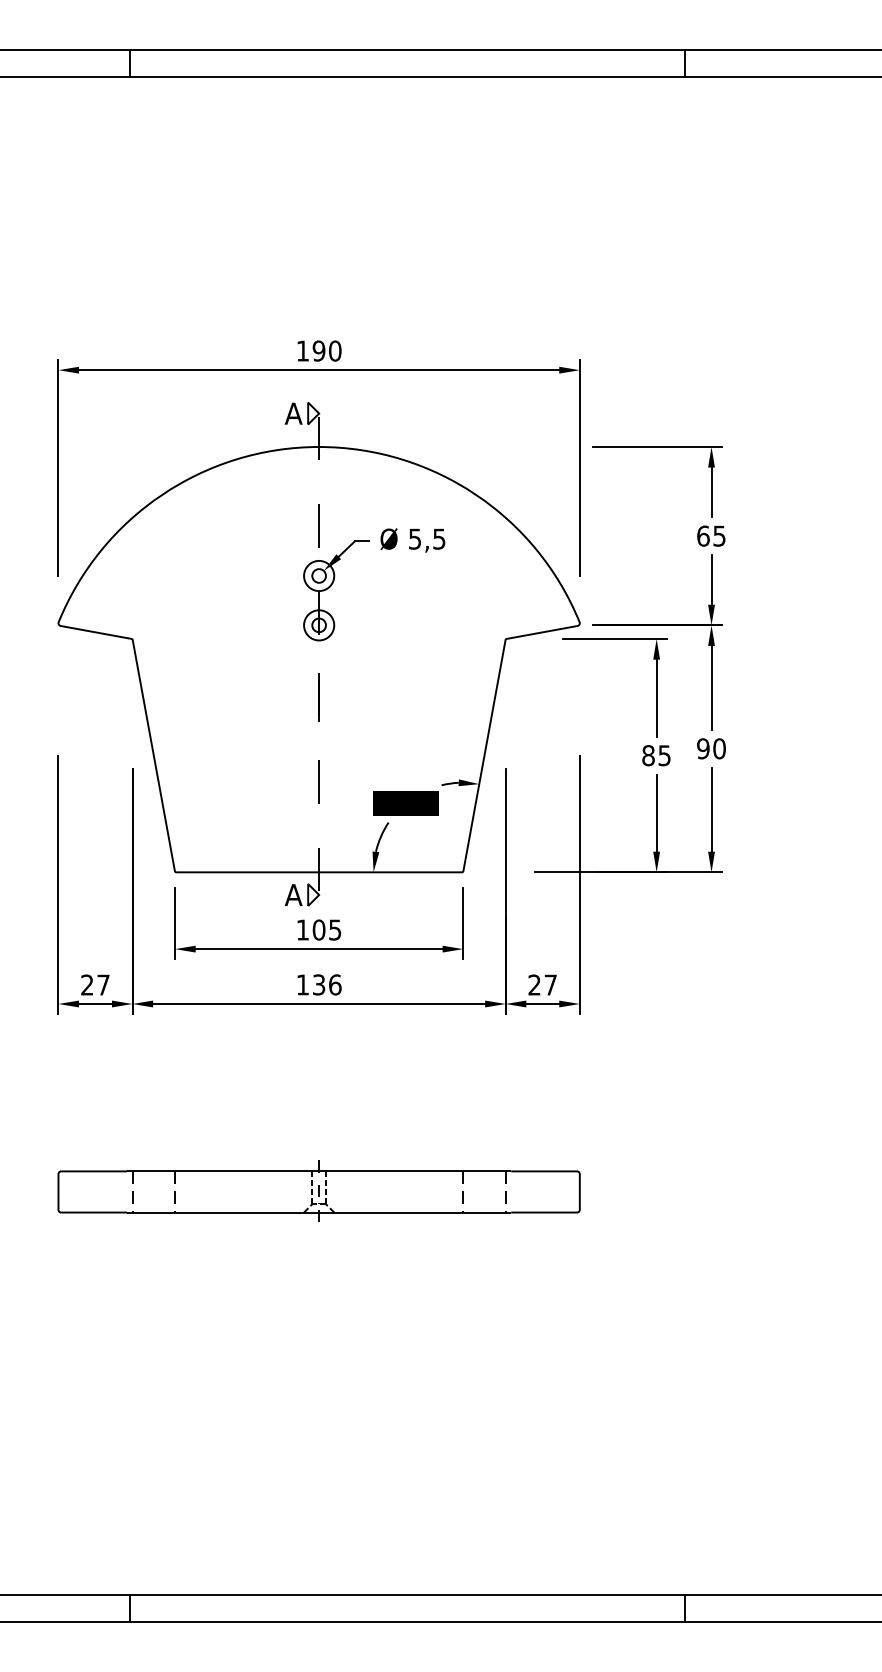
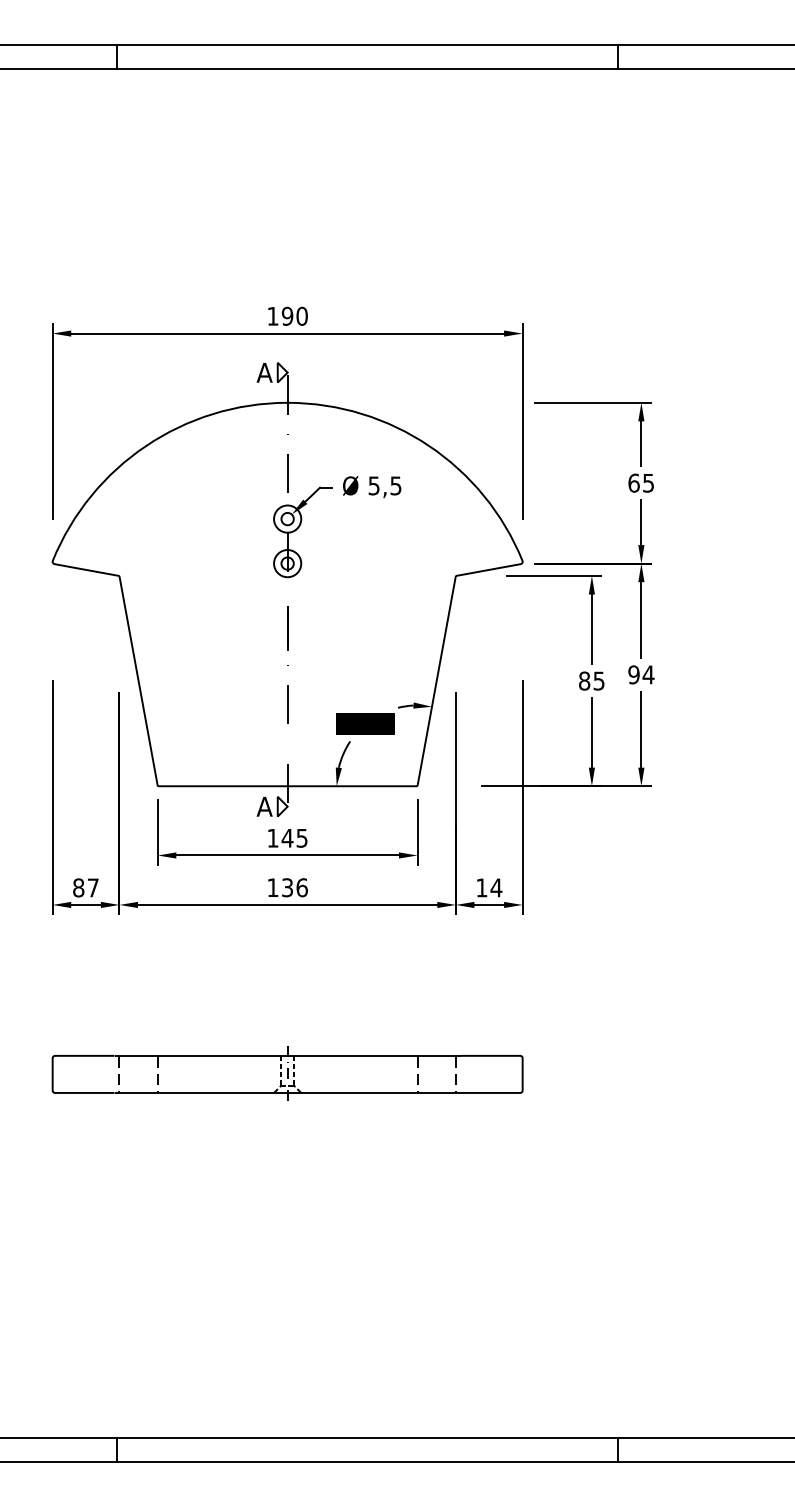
text: (719, 748) -> (648, 674), 90 -> 94
text: (318, 929) -> (287, 837), 105 -> 145
text: (87, 984) -> (78, 887), 27 -> 87
text: (542, 984) -> (489, 887), 27 -> 14

